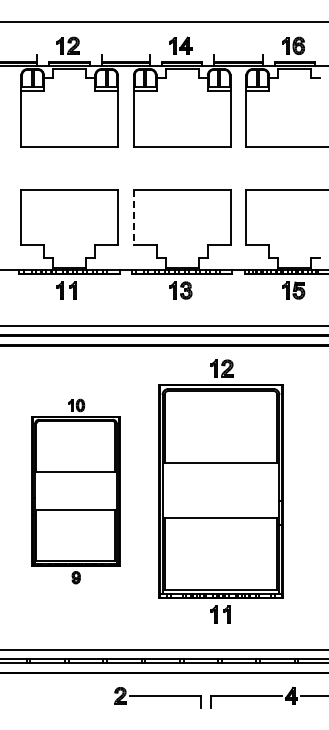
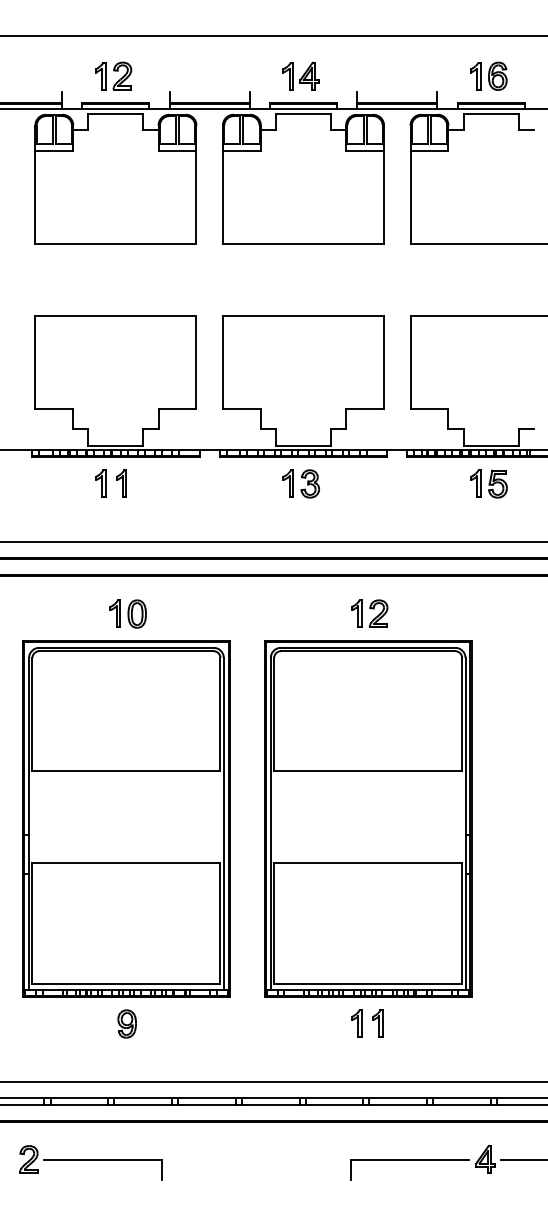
line: (133, 217) -> (222, 362), dashed -> solid
part: (75, 491) -> (125, 818), size x1.43
part: (157, 697) -> (90, 1162), moved

